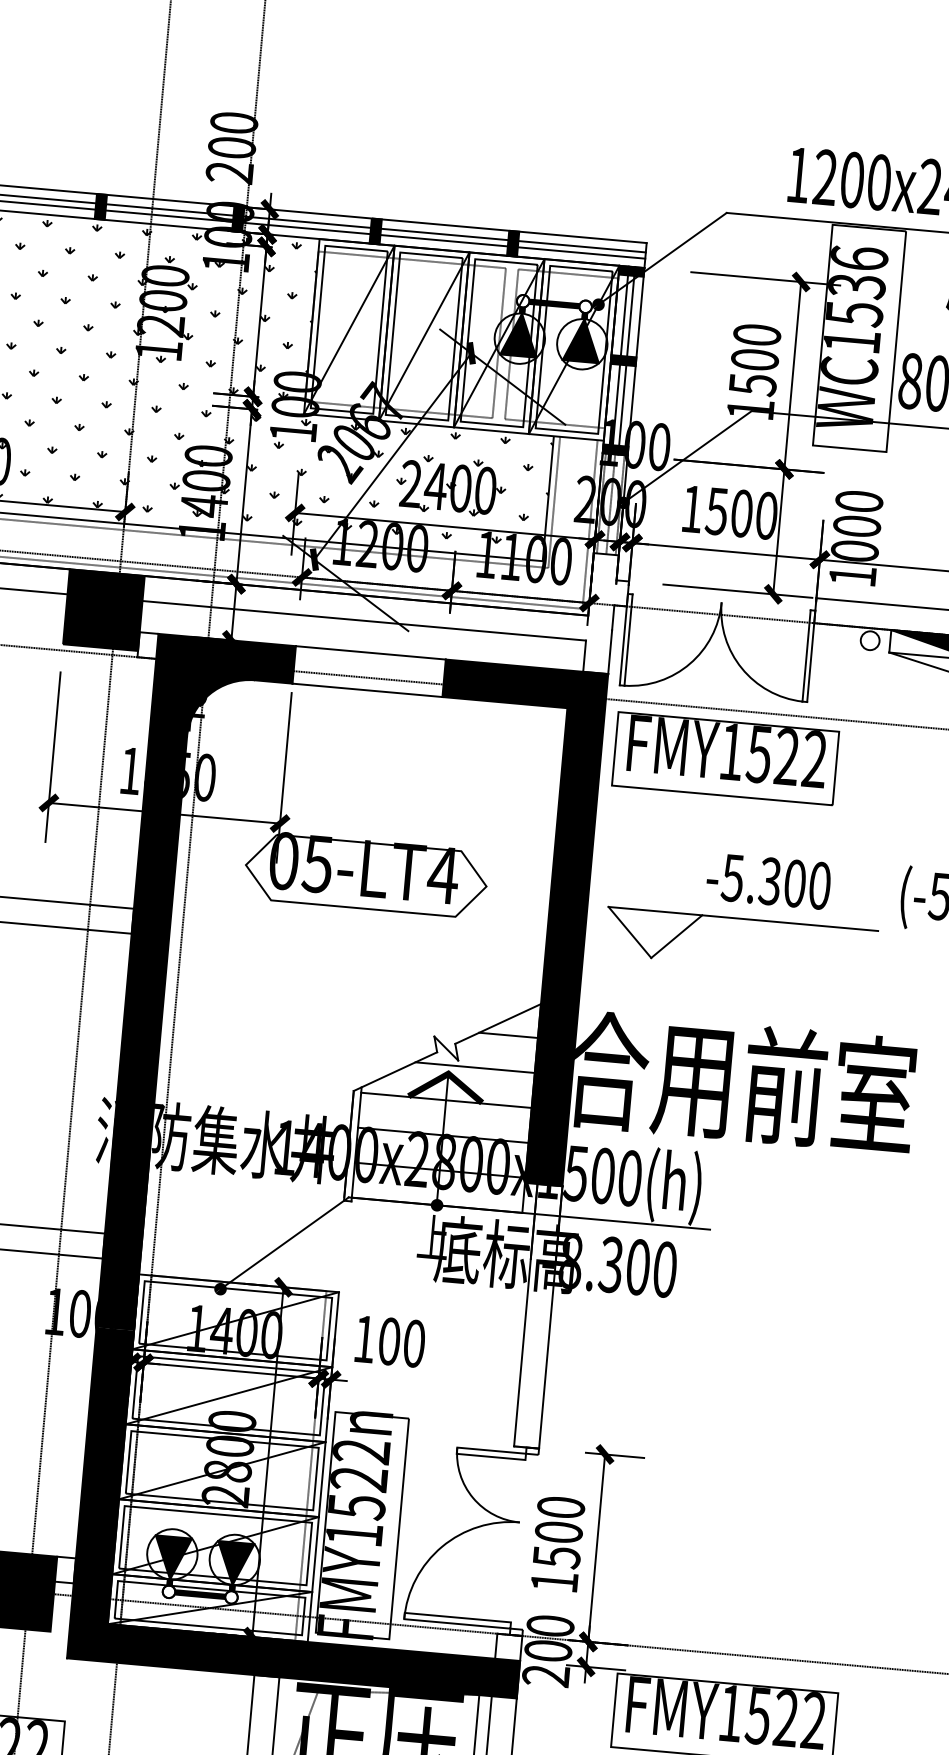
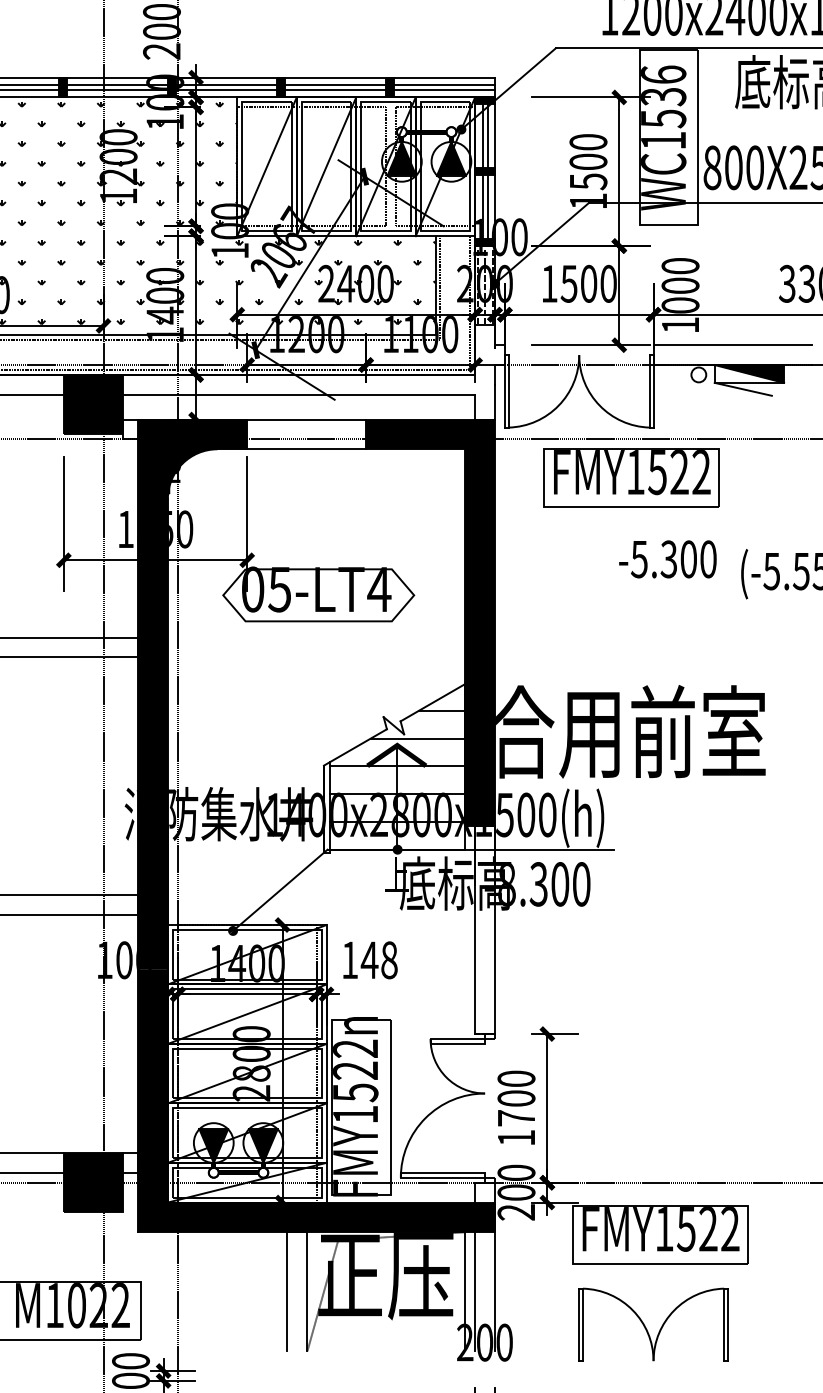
part: (725, 758) -> (631, 477), moved
text: (768, 881) -> (667, 559), moved
part: (741, 919) -> (617, 603), removed
text: (400, 1342) -> (378, 960), 100 -> 148
text: (556, 1557) -> (516, 1118), 1500 -> 1700

